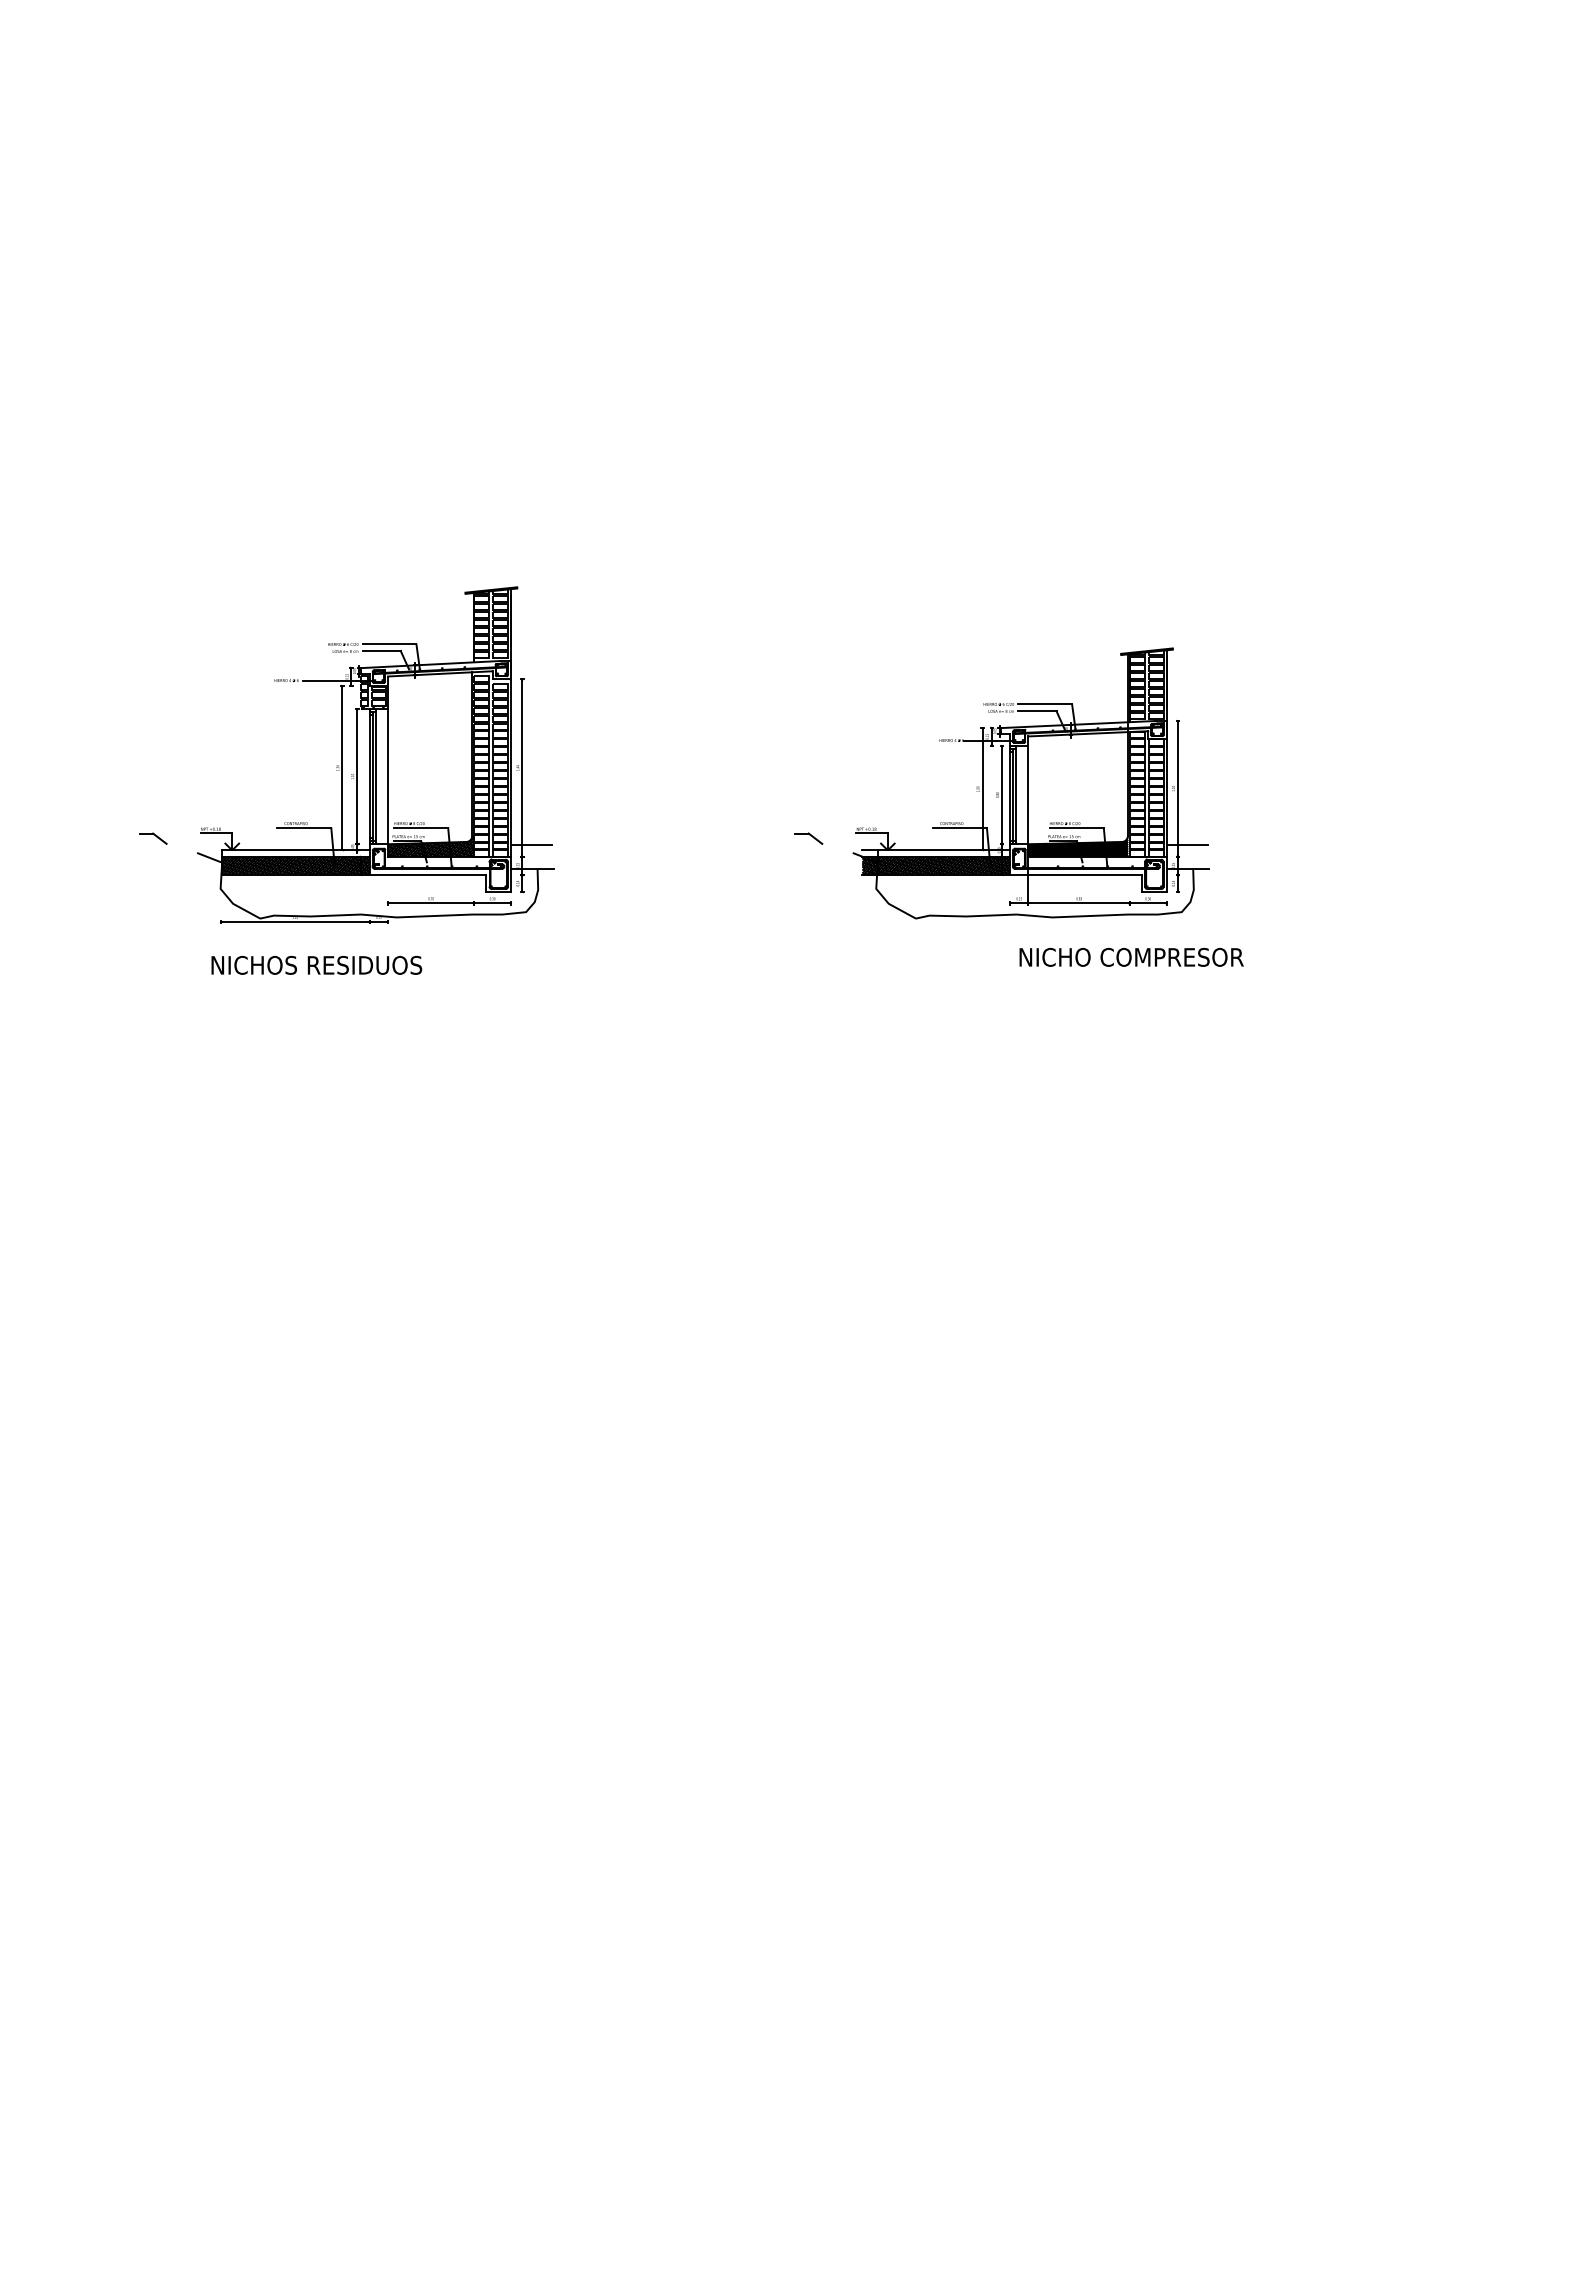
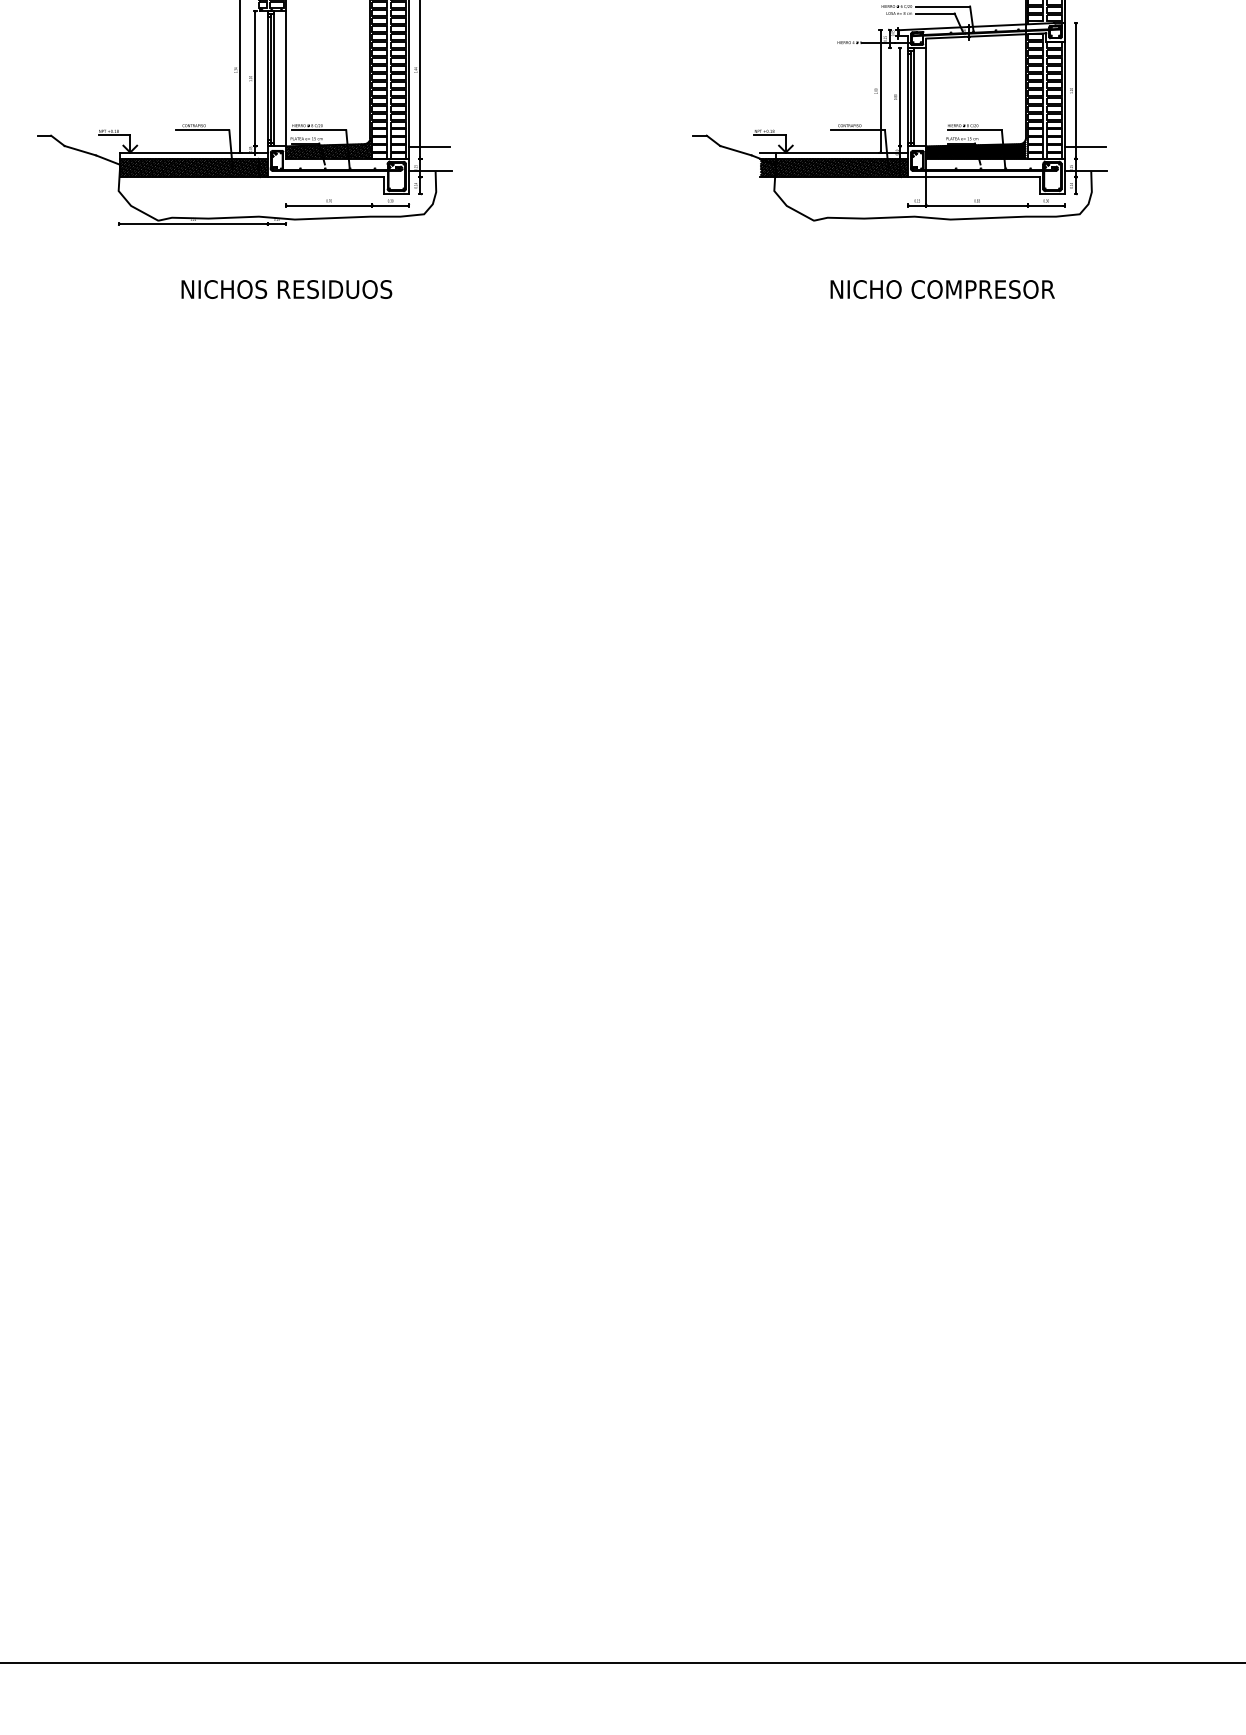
line: (182, 848) -> (80, 150), added
line: (837, 848) -> (735, 150), added
text: (1131, 956) -> (942, 288), moved
text: (316, 964) -> (286, 288), moved

